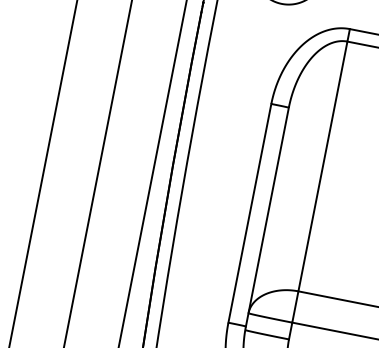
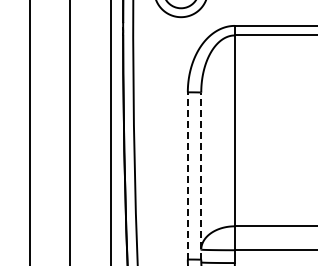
line: (249, 212) -> (187, 175), solid -> dashed
line: (267, 217) -> (201, 176), solid -> dashed

